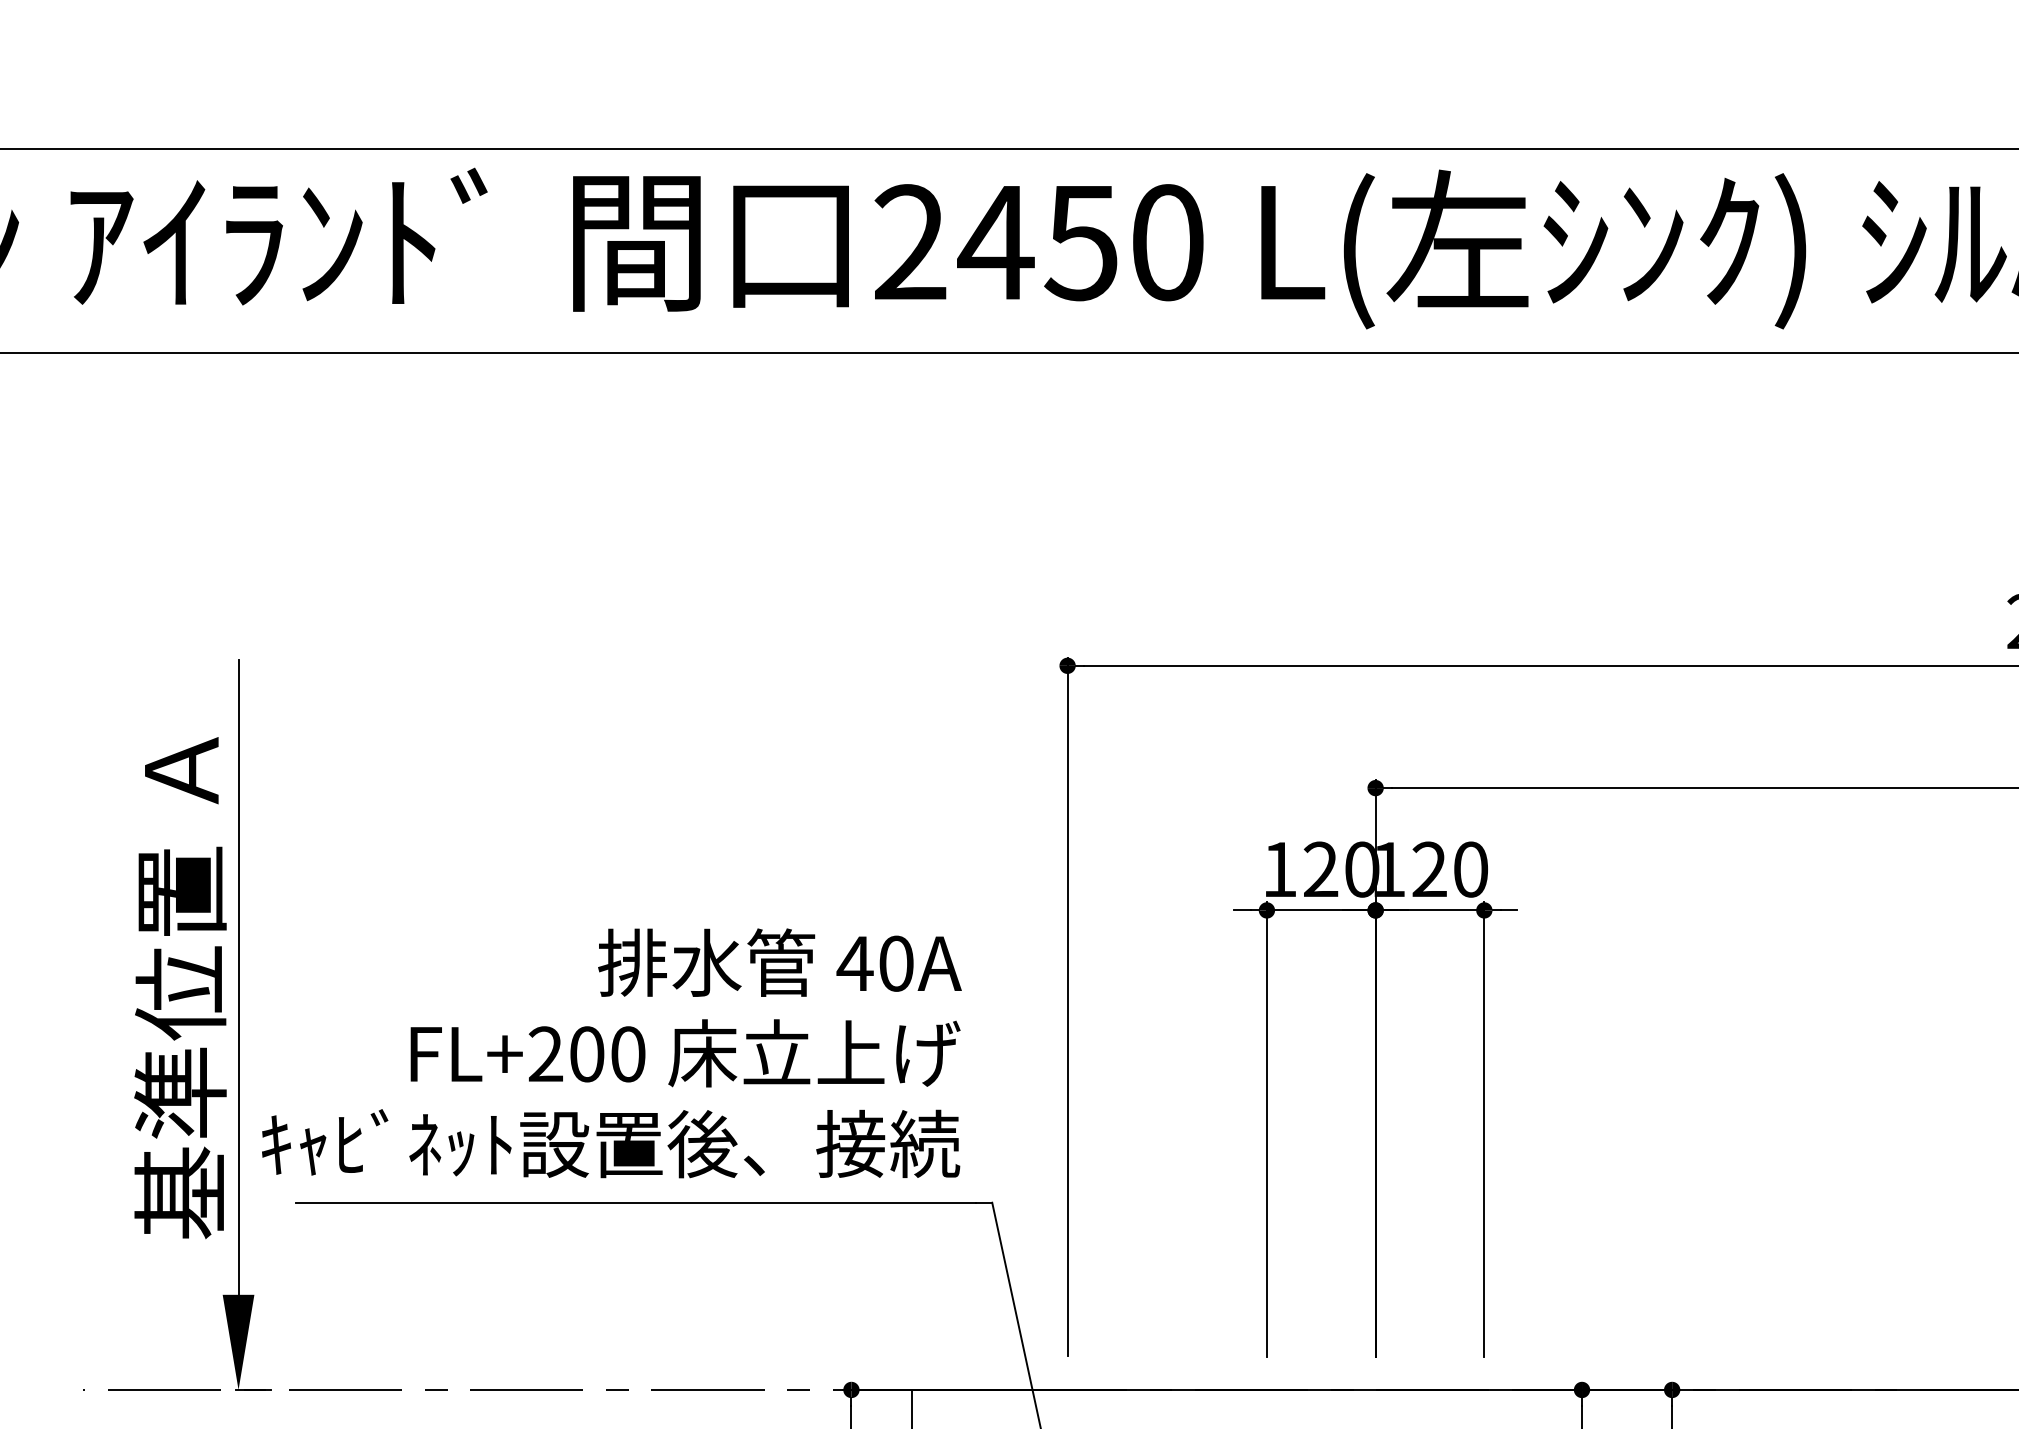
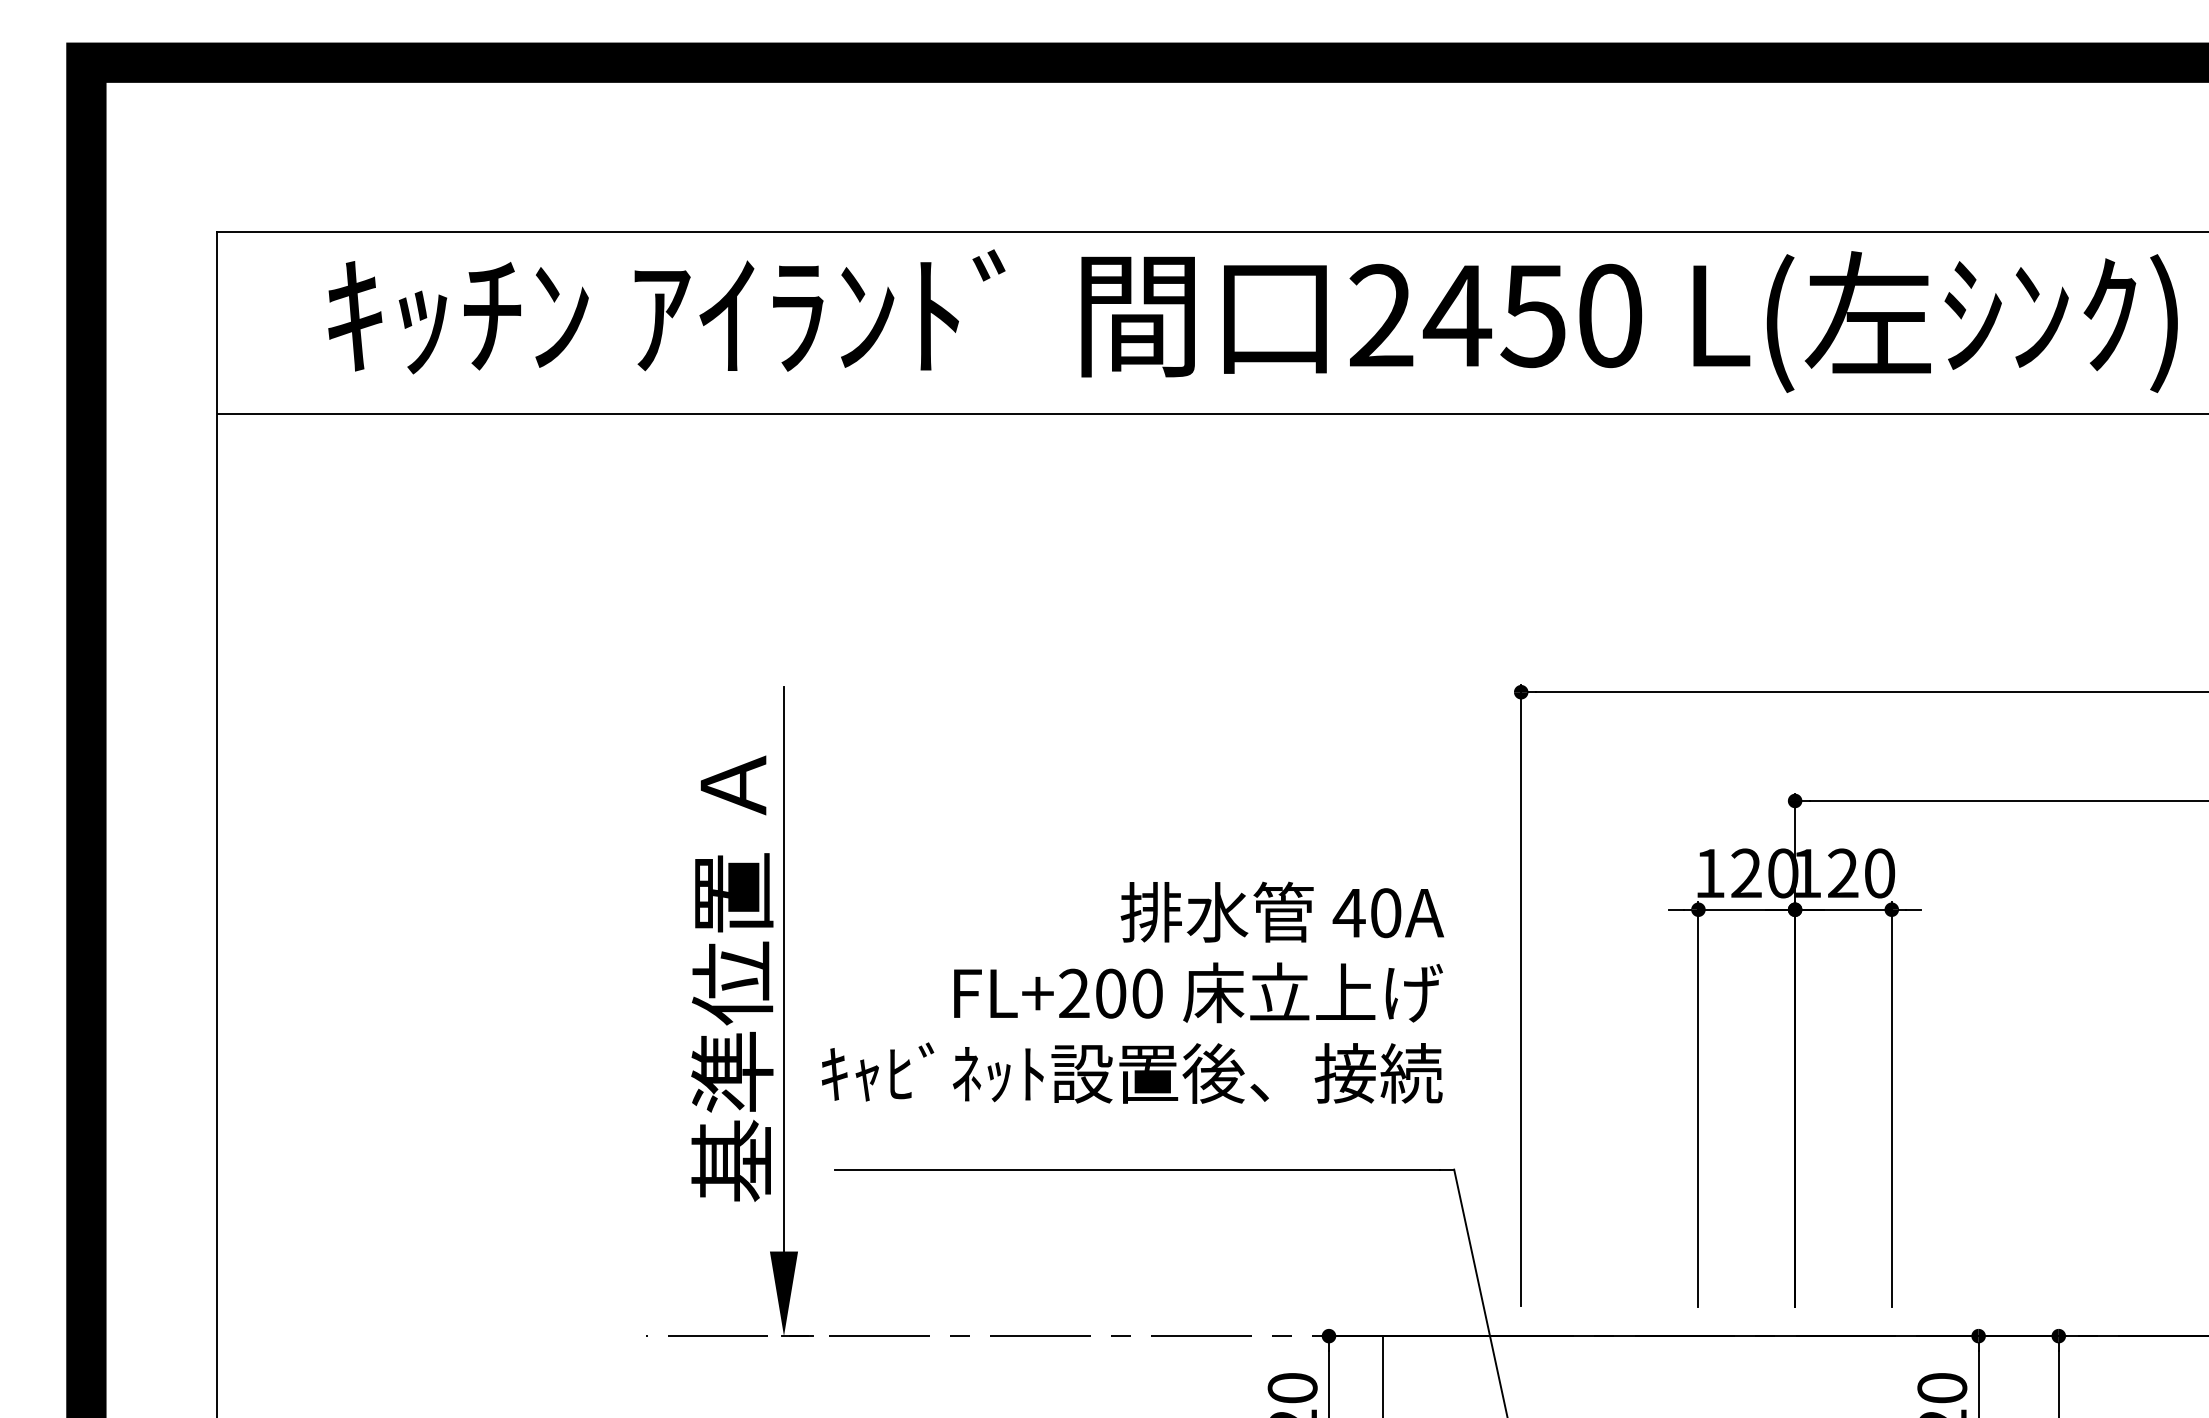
text: (611, 1052) -> (1132, 992), moved

